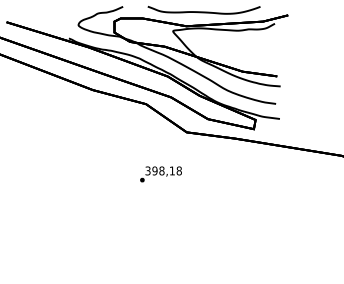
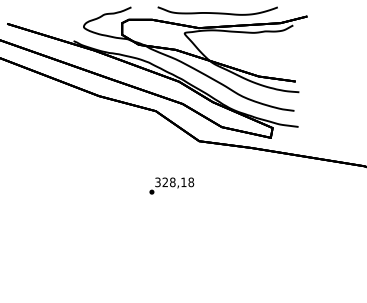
text: (155, 171) -> (165, 182), 398,18 -> 328,18

